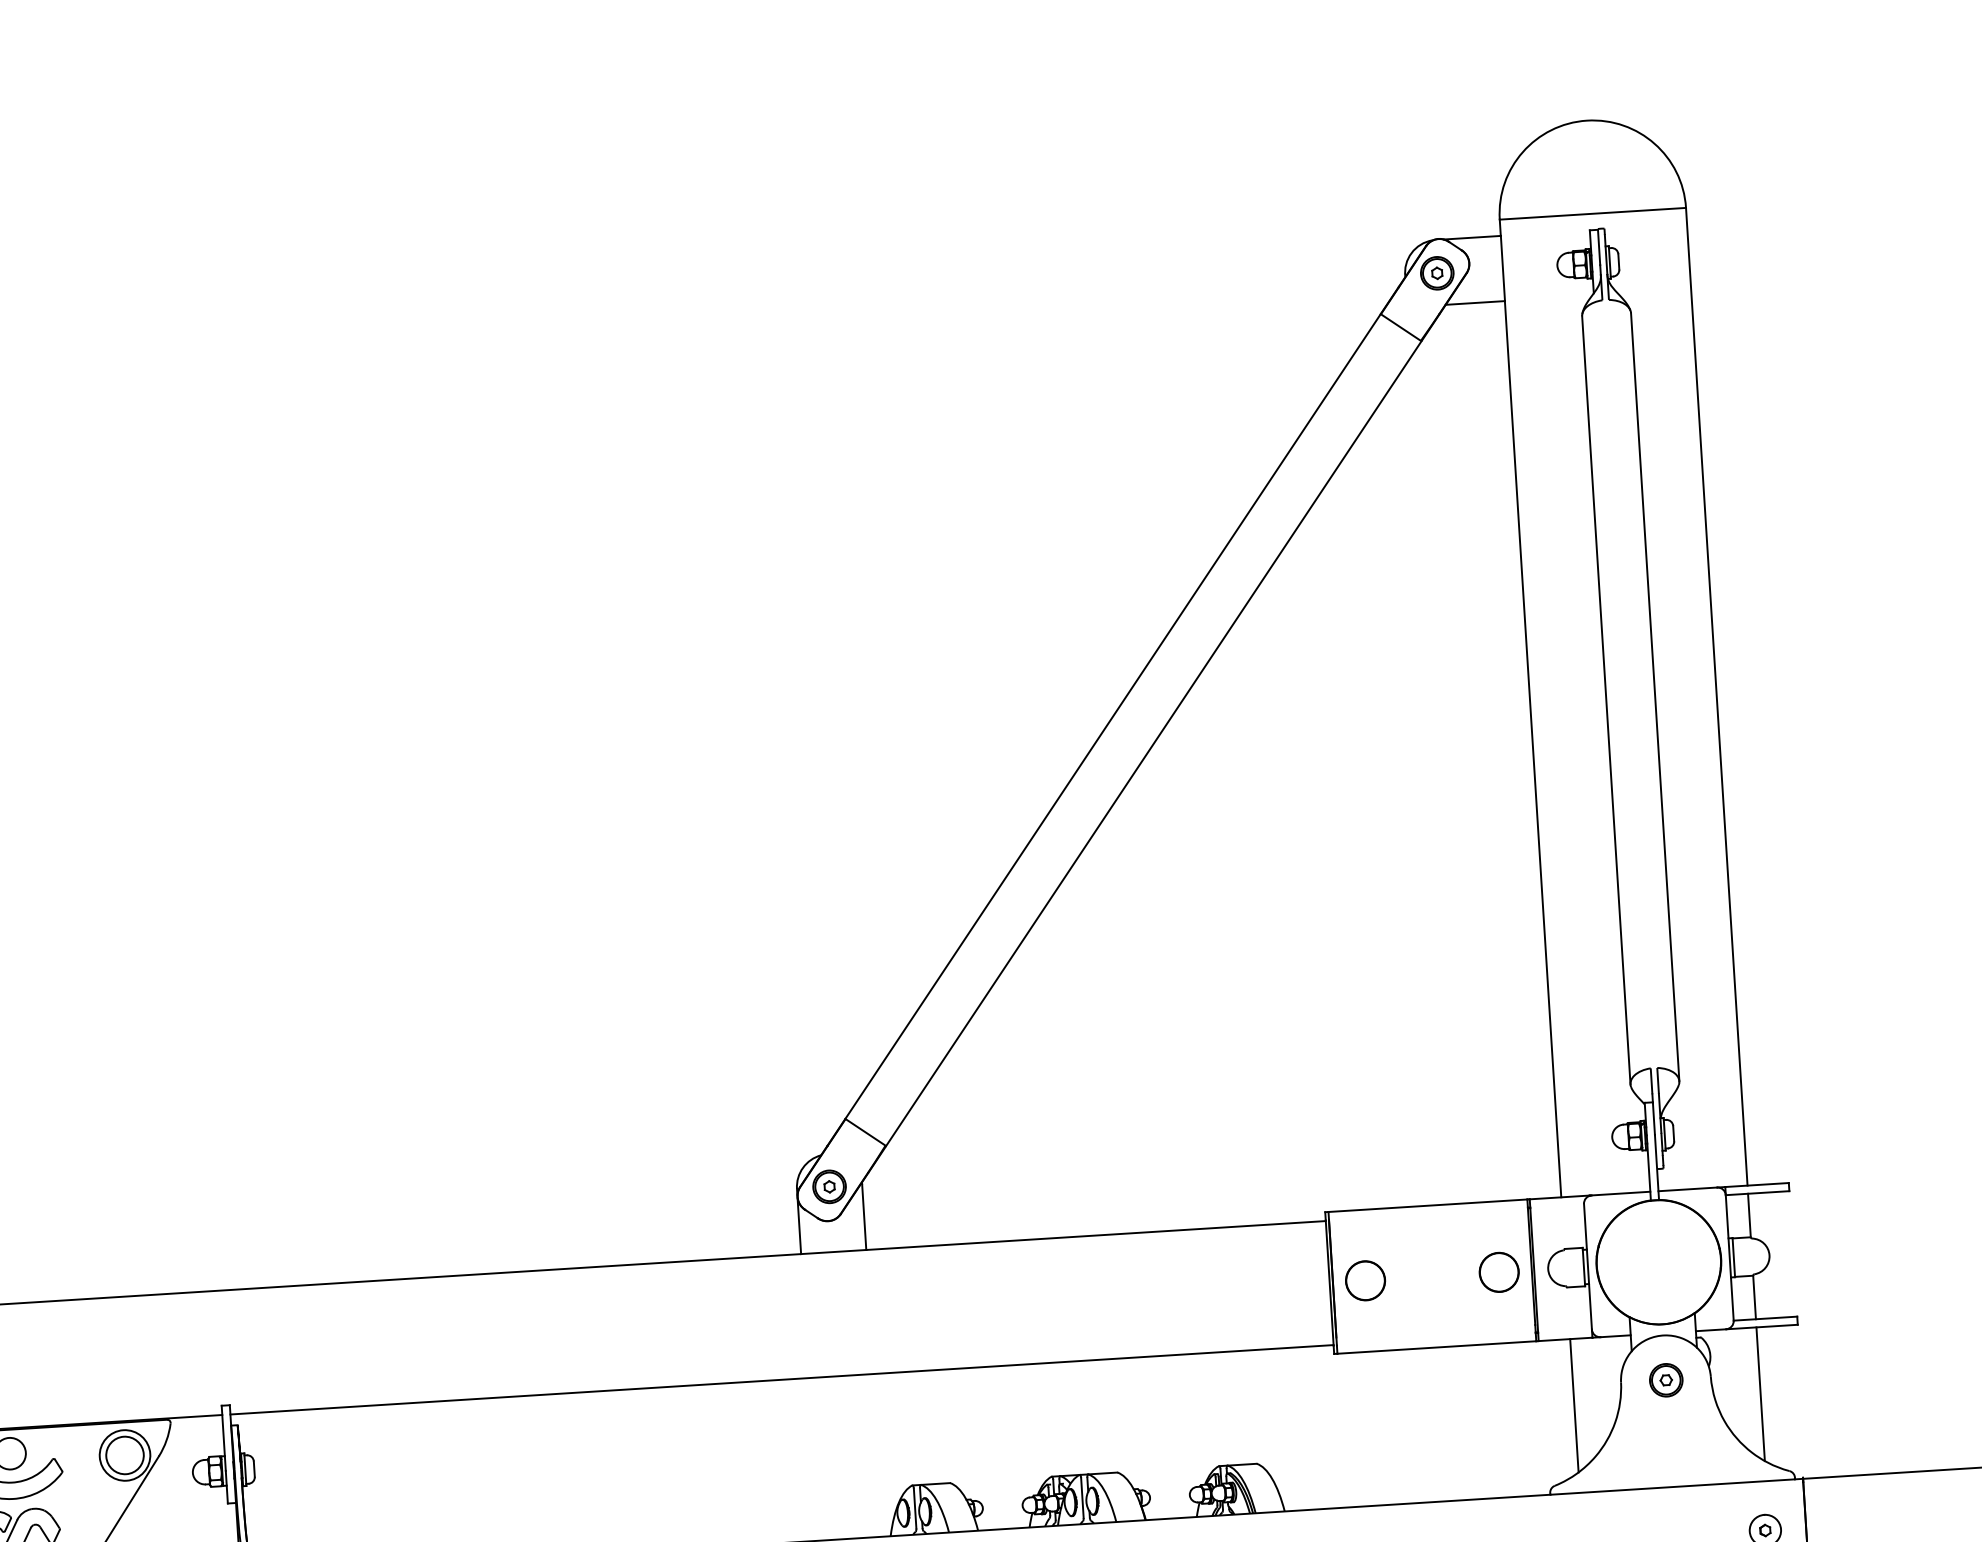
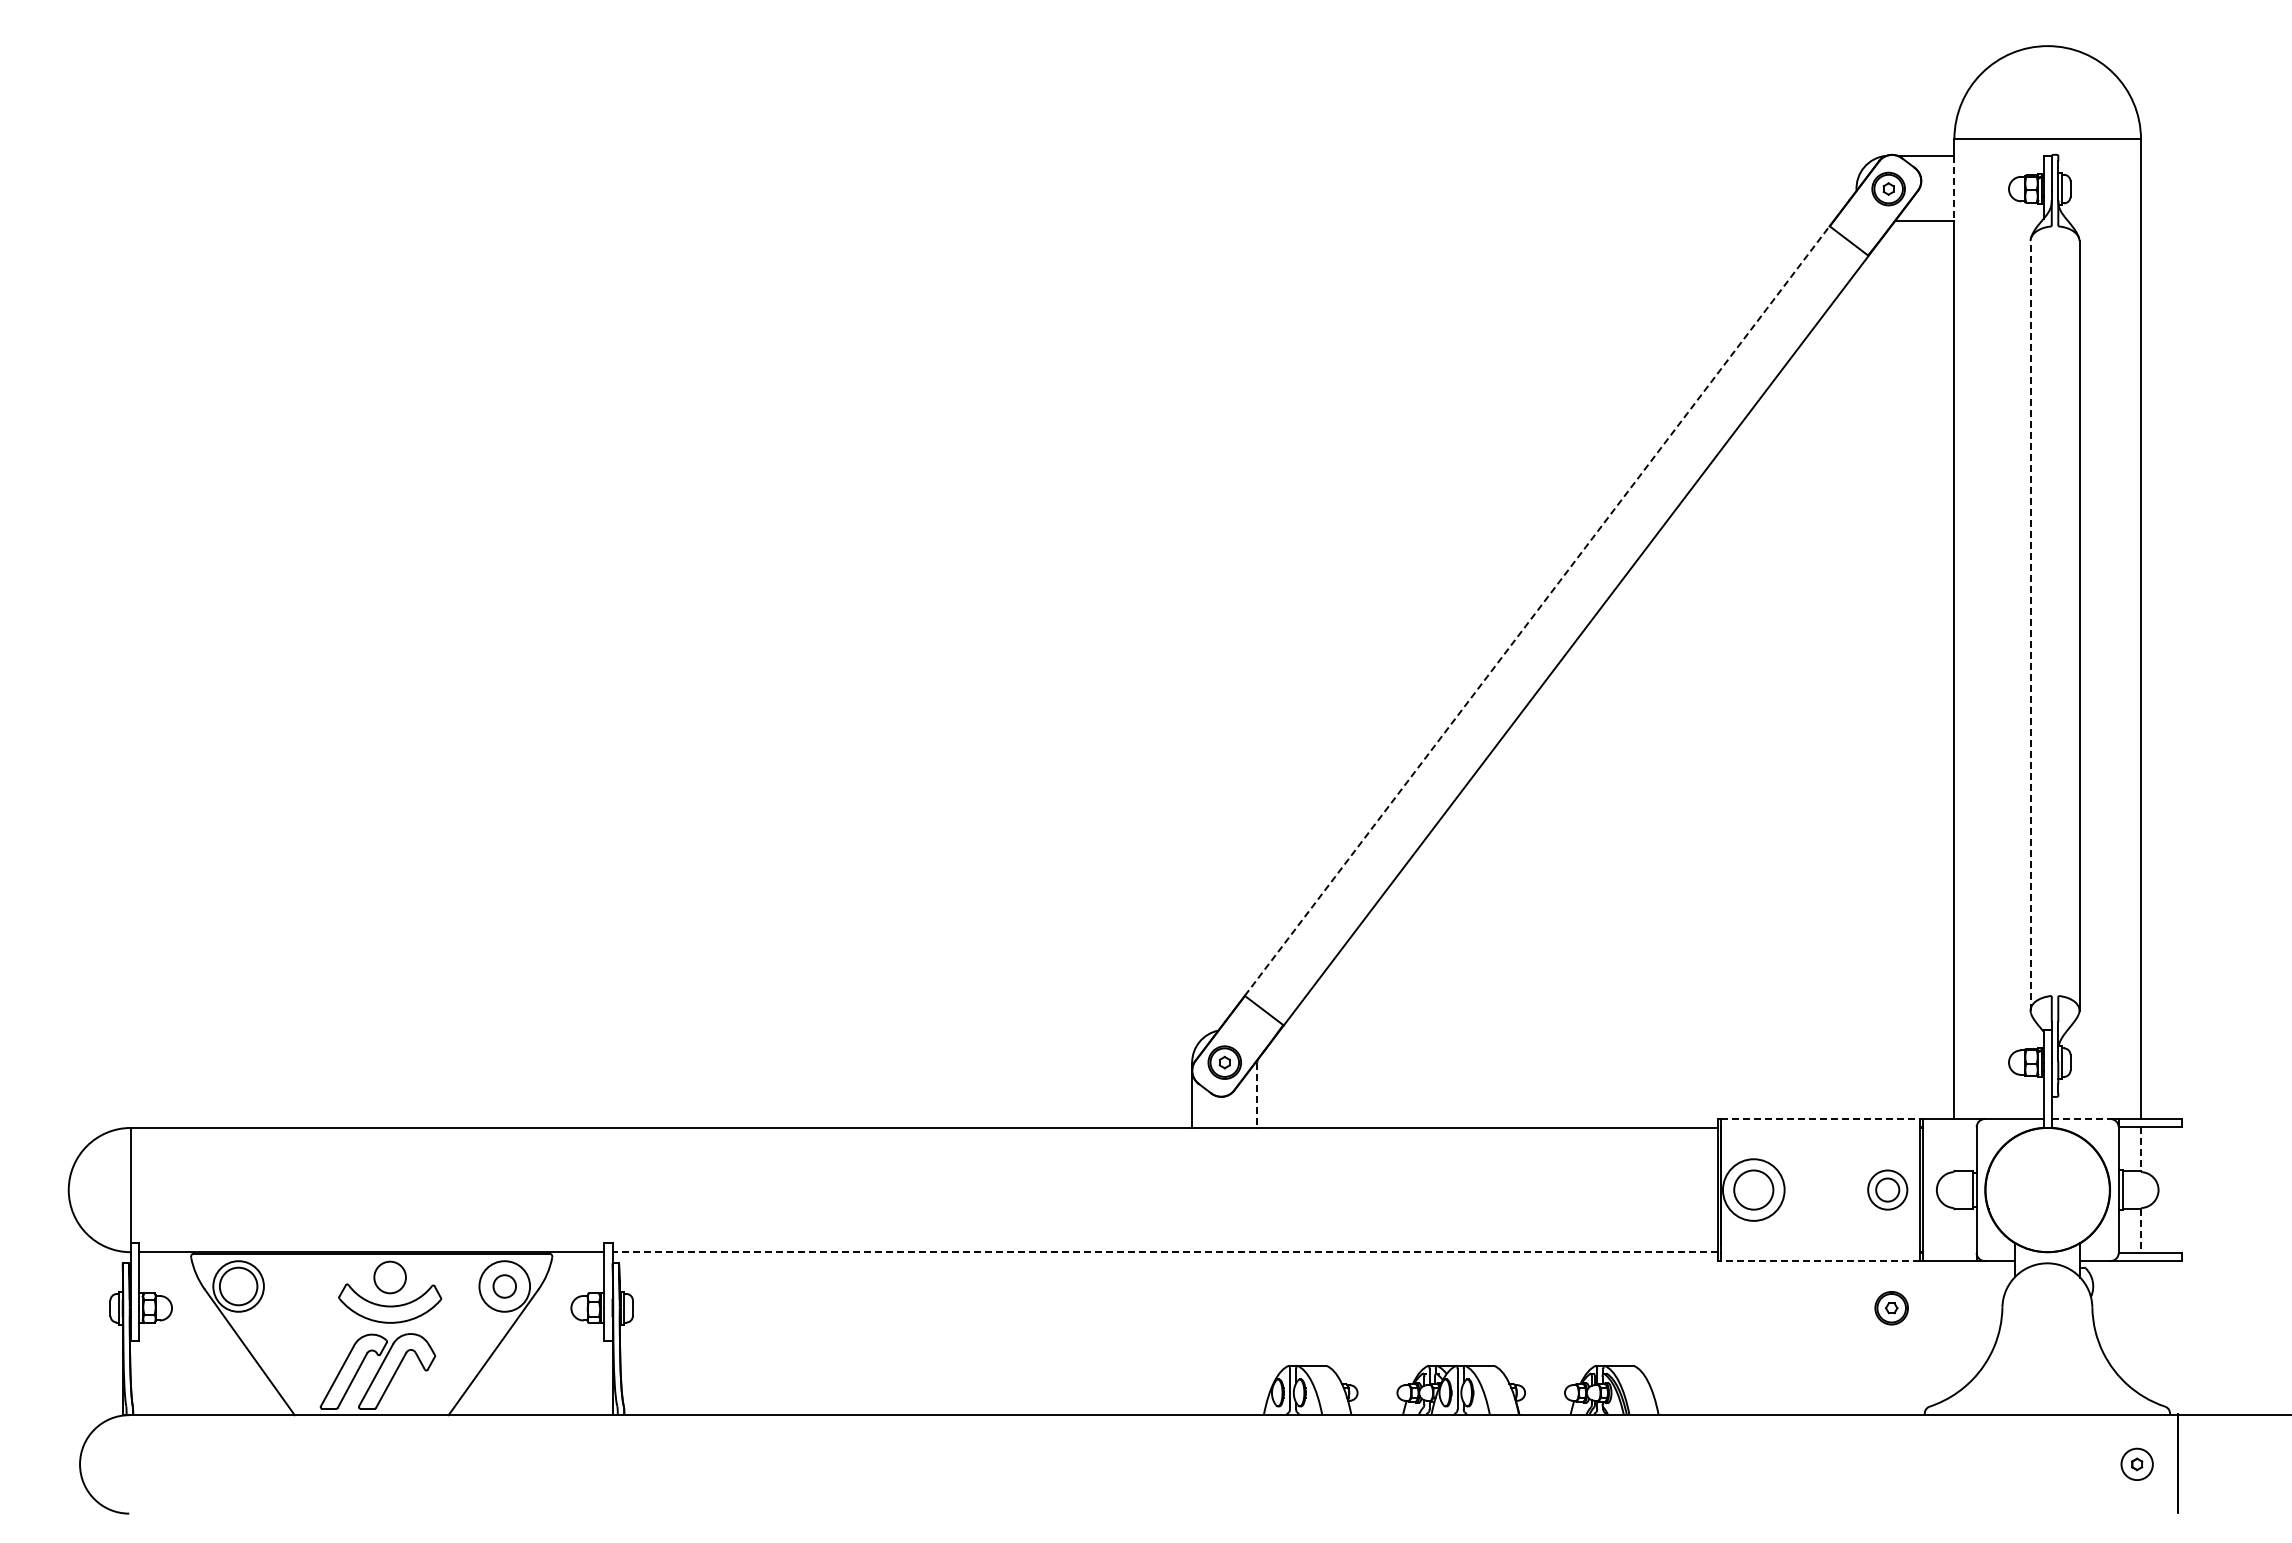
line: (1502, 268) -> (1954, 188), solid -> dashed
line: (1606, 699) -> (2030, 625), solid -> dashed
line: (1113, 715) -> (1537, 610), solid -> dashed
line: (1688, 1189) -> (2081, 1119), solid -> dashed
line: (1427, 1206) -> (1820, 1119), solid -> dashed
line: (1749, 1215) -> (2141, 1149), solid -> dashed
line: (864, 1217) -> (1257, 1095), solid -> dashed
circle: (1498, 1271) -> (1887, 1189), size x0.6
circle: (1365, 1280) -> (1753, 1189), size x1.6
line: (1755, 1297) -> (2141, 1231), solid -> dashed
line: (1436, 1347) -> (1820, 1261), solid -> dashed
line: (782, 1380) -> (1165, 1252), solid -> dashed
part: (1666, 1380) -> (1891, 1308), moved
line: (1761, 1394) -> (2141, 1328), removed
line: (1574, 1405) -> (1954, 1327), removed
circle: (124, 1455) -> (504, 1286), size x0.6

